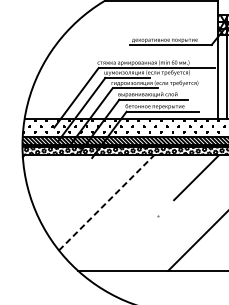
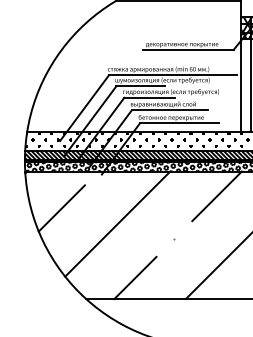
line: (55, 188) -> (61, 208), added
line: (107, 202) -> (118, 223), dashed -> solid
line: (122, 251) -> (135, 277), added

